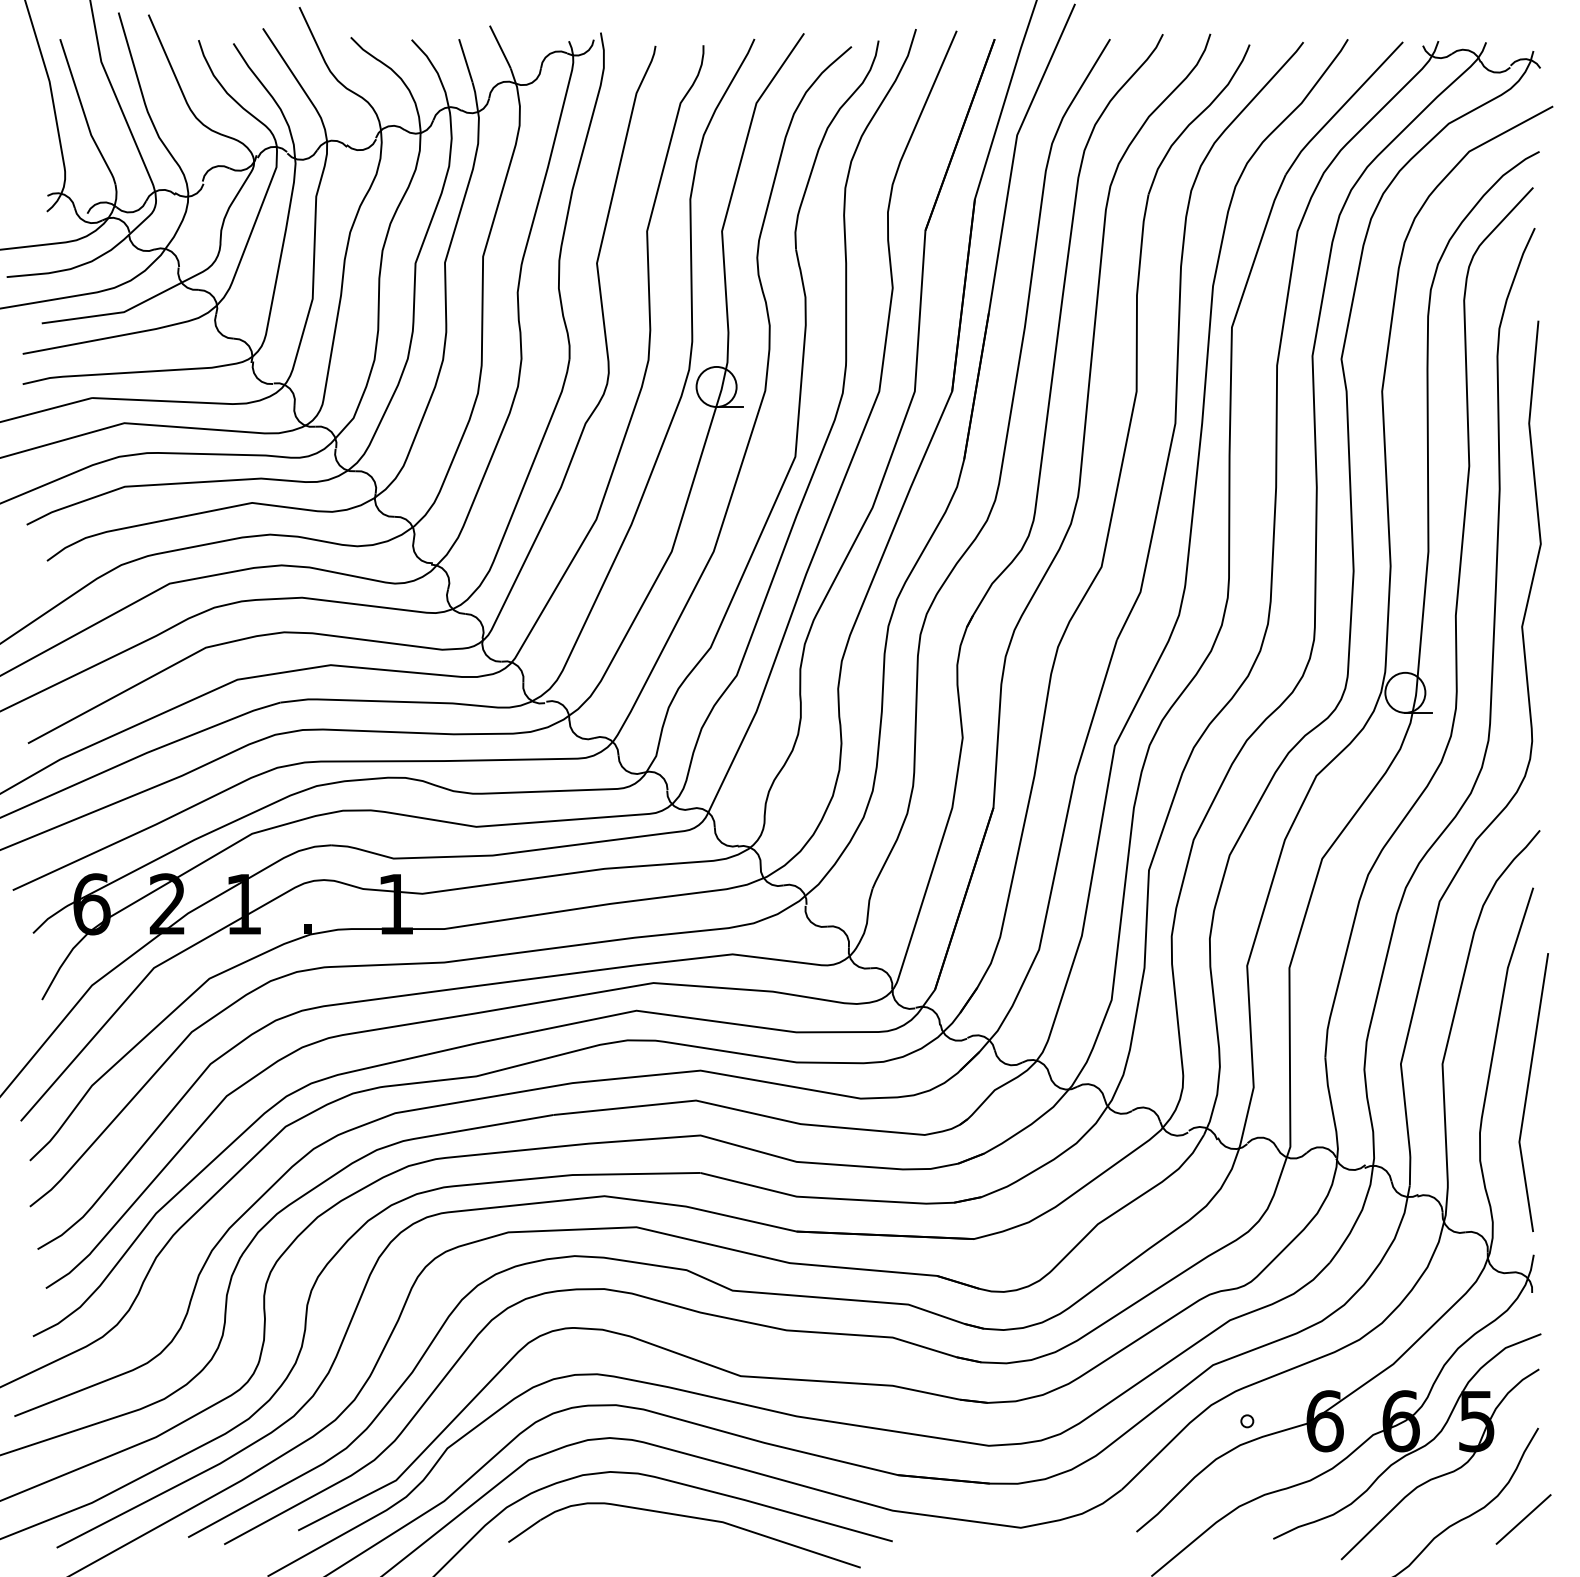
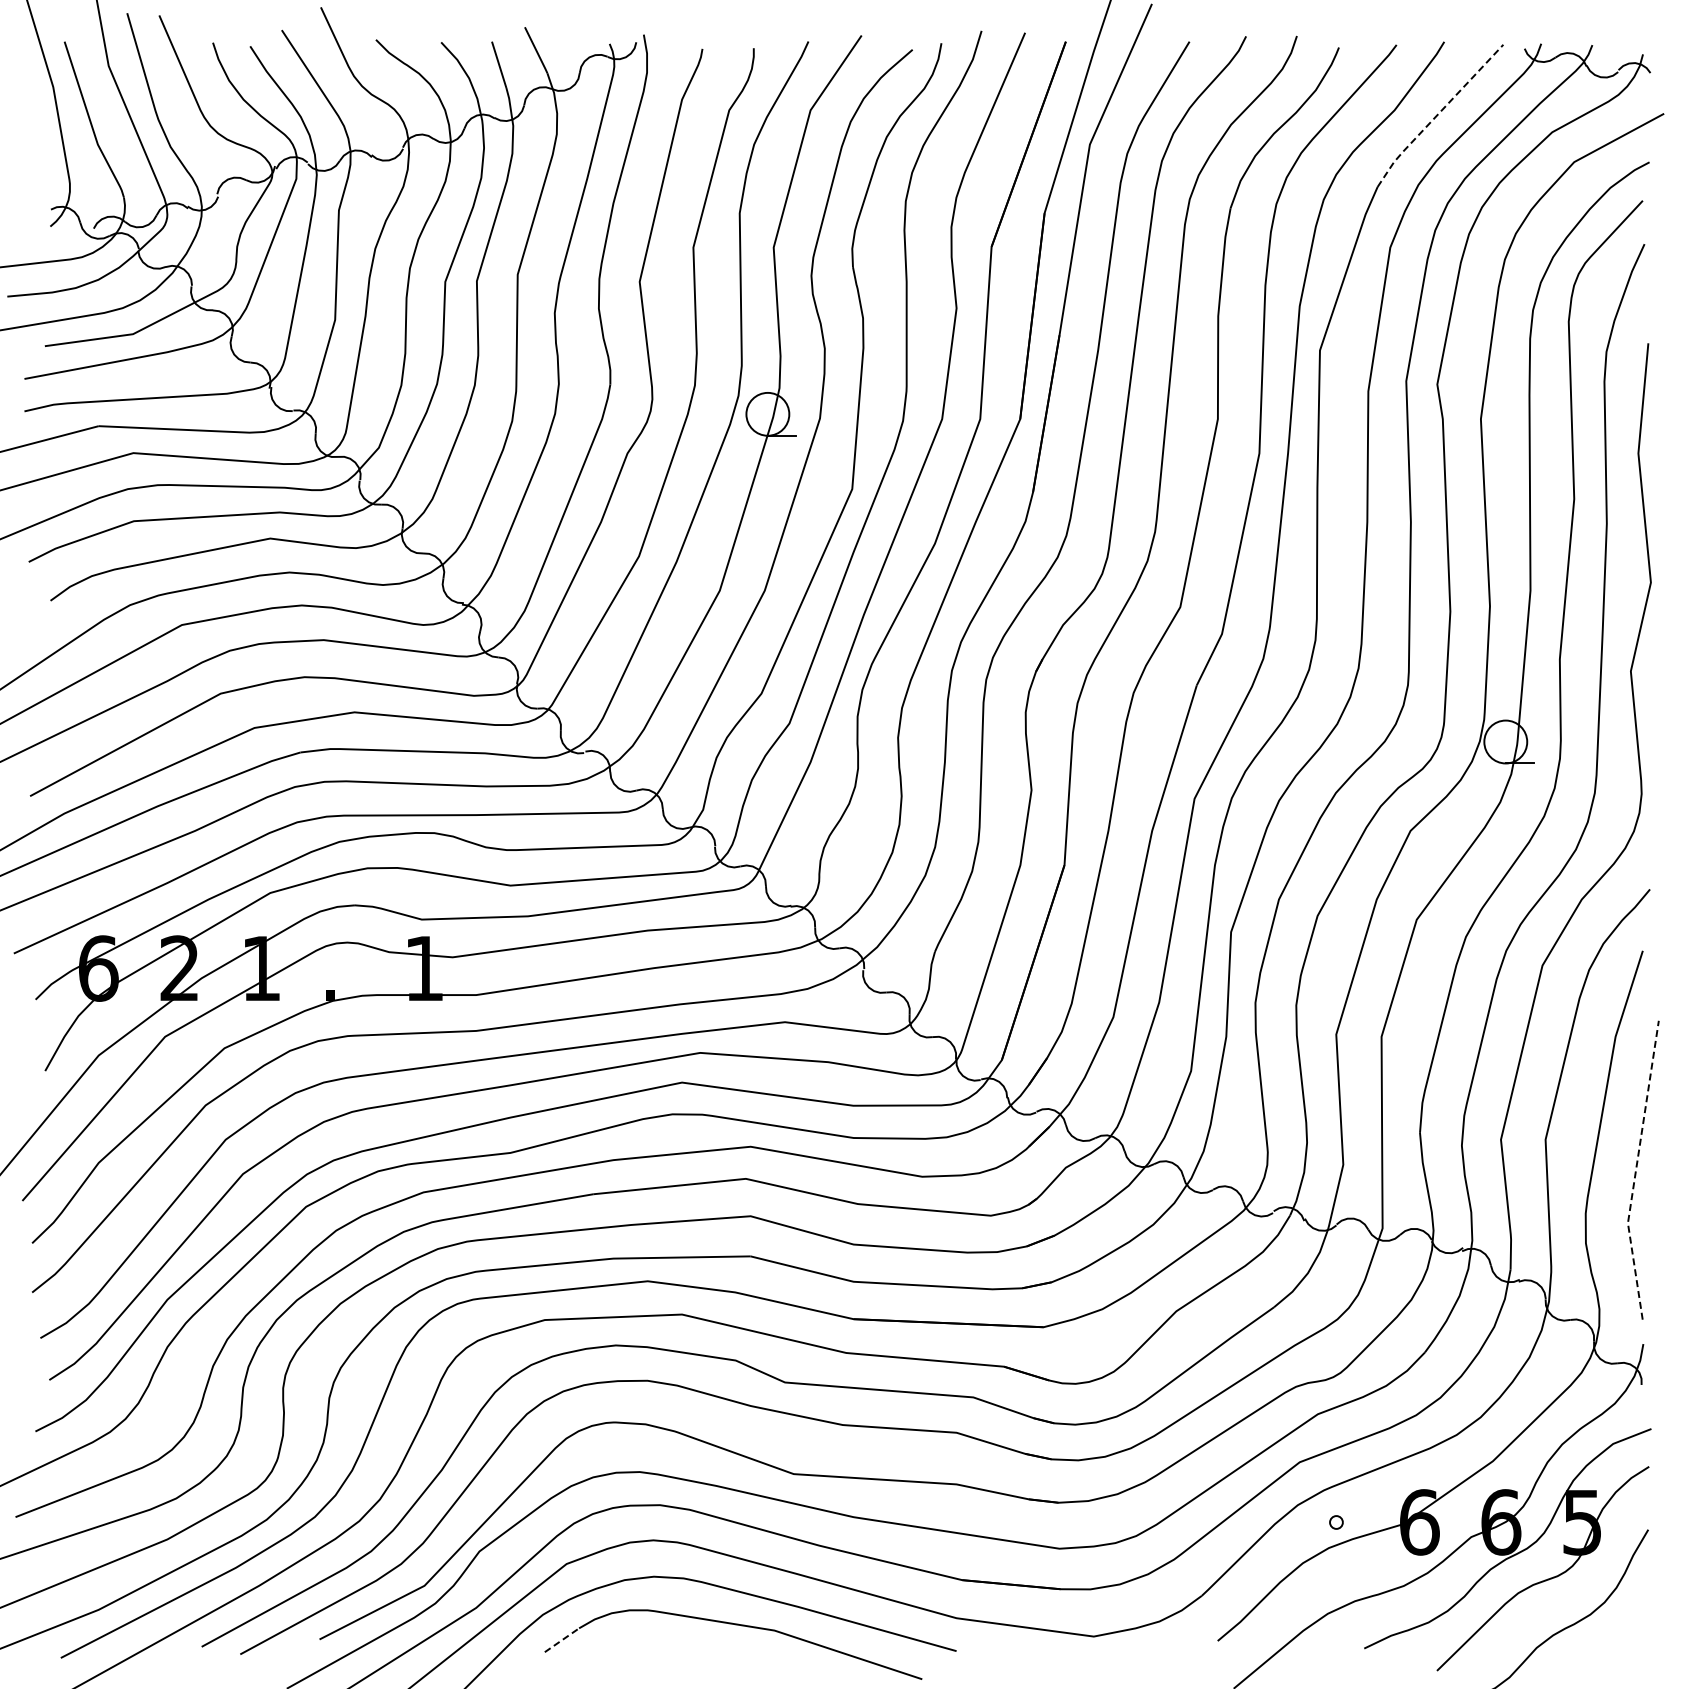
line: (1341, 107) -> (1437, 114), solid -> dashed
line: (1526, 1092) -> (1635, 1170), solid -> dashed
line: (1523, 1519) -> (1632, 1627), removed
line: (523, 1531) -> (561, 1640), solid -> dashed

